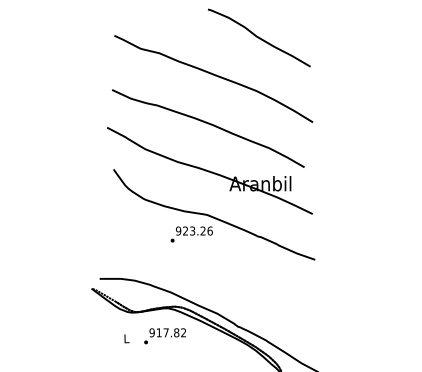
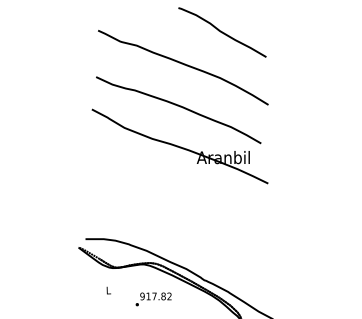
part: (213, 215) -> (183, 184), removed
text: (164, 336) -> (153, 299), moved

